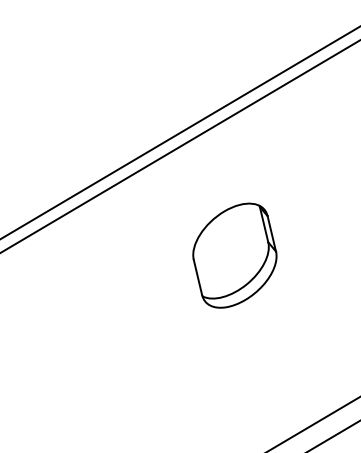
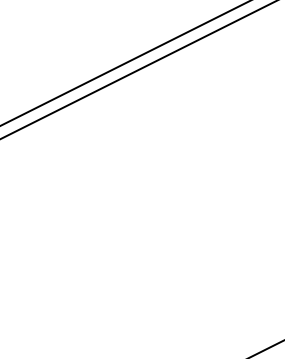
part: (234, 255) -> (213, 168), removed

